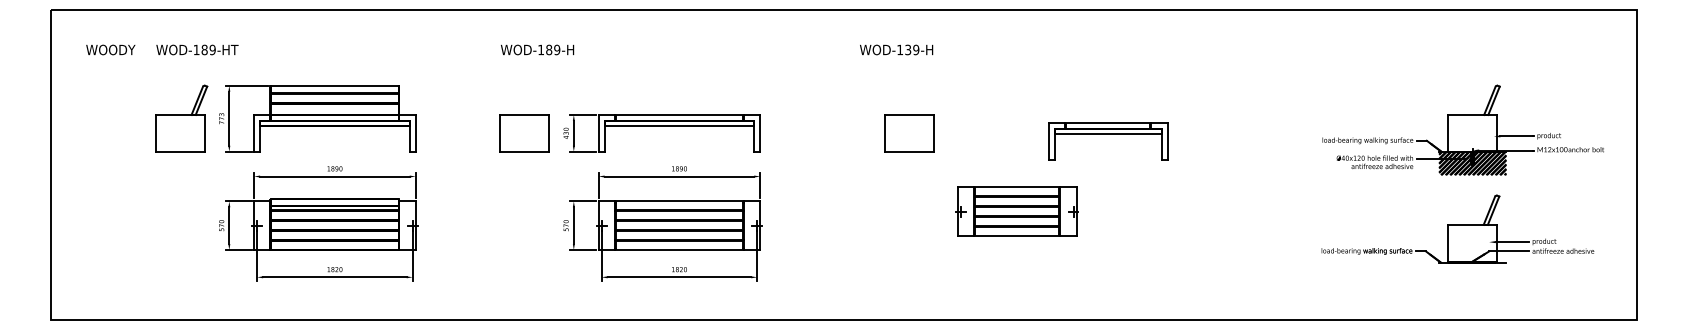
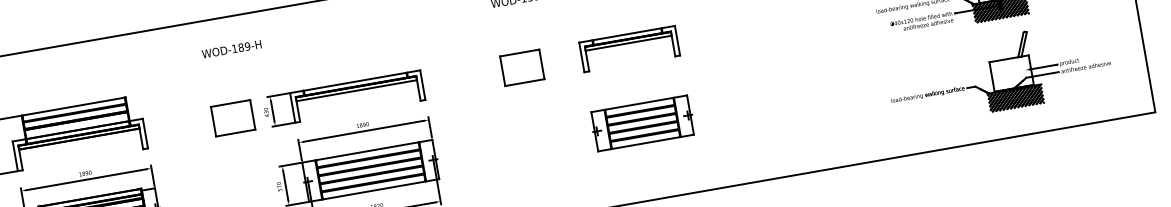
part: (909, 133) -> (522, 67), moved
part: (1108, 134) -> (629, 43), moved
part: (1016, 211) -> (642, 123), moved
hatch: (1471, 273) -> (1015, 98), added

